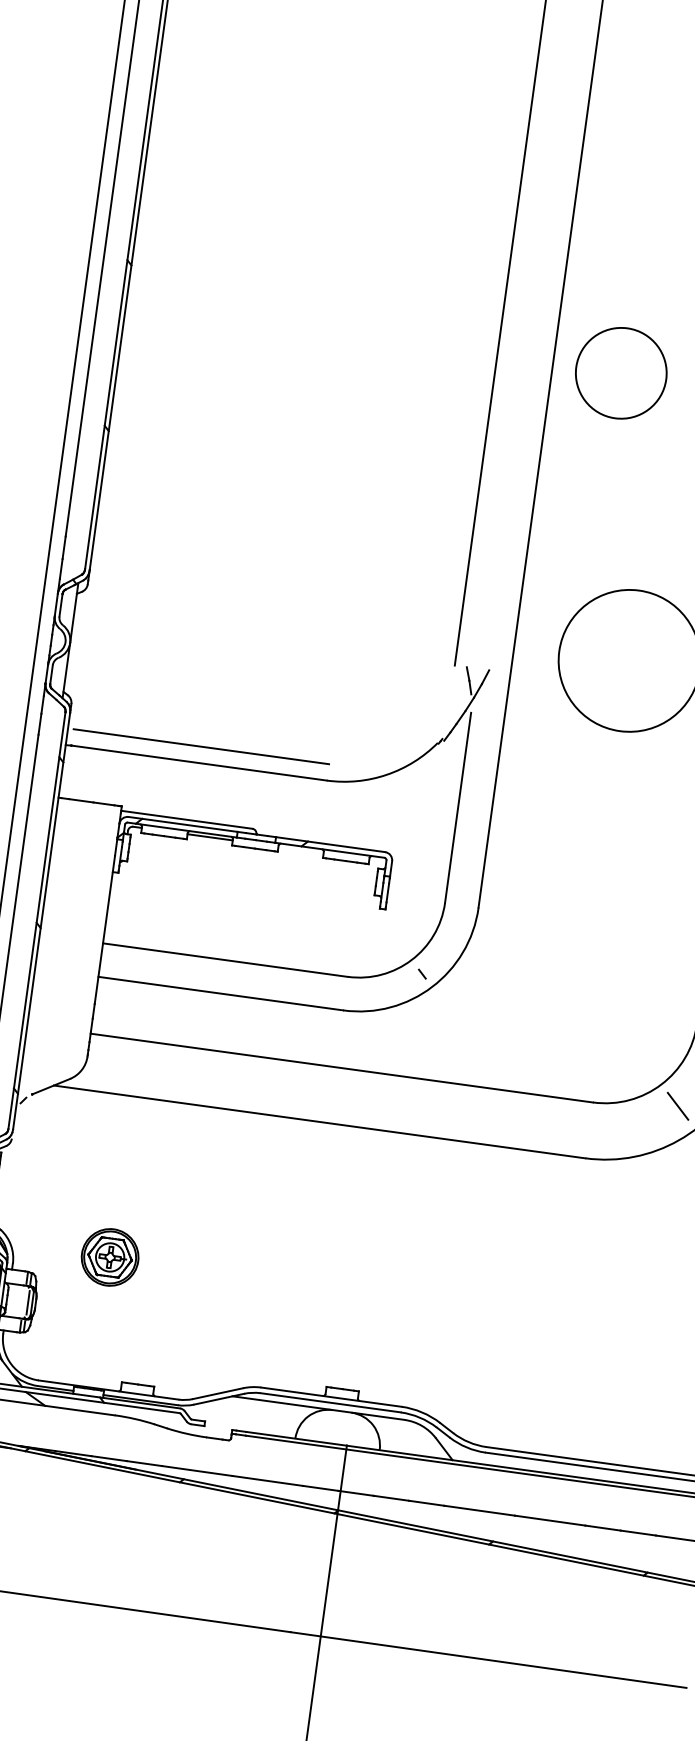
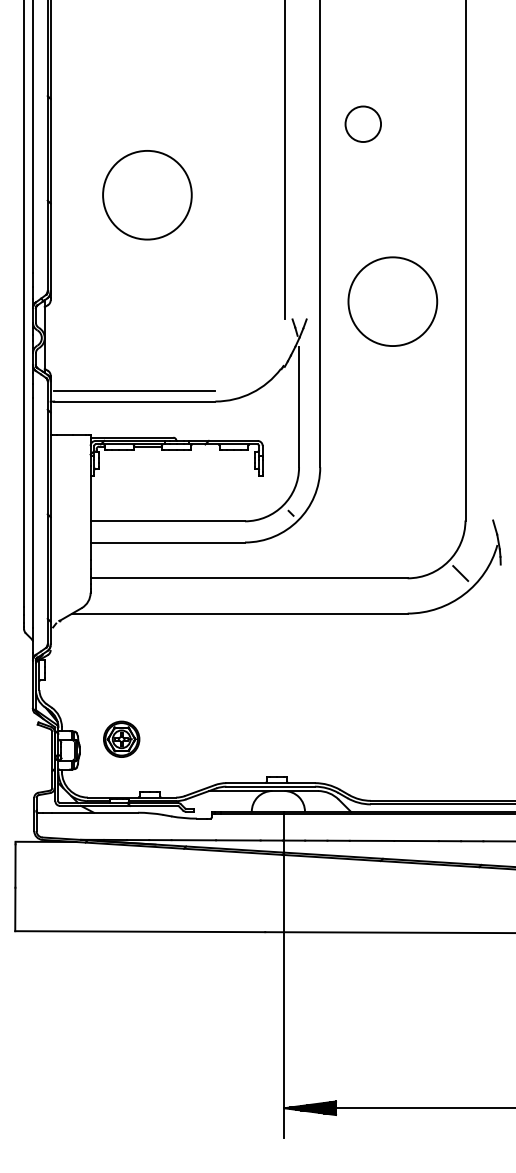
circle: (621, 373) -> (363, 124), size x0.62
circle: (263, 439) -> (147, 195), added
part: (110, 1256) -> (121, 738), moved

